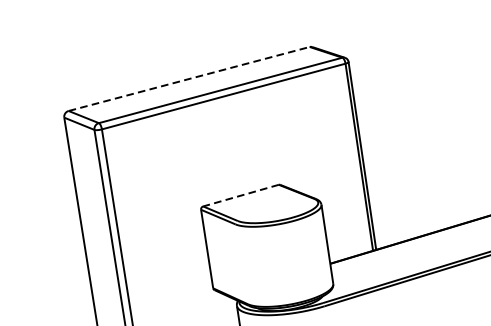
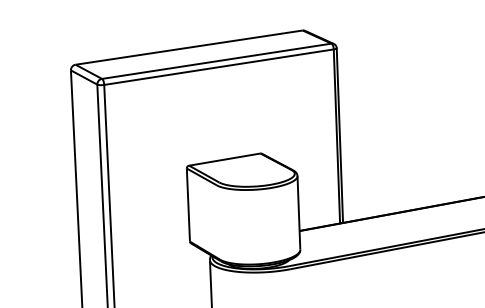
line: (189, 78) -> (189, 47), dashed -> solid
line: (240, 195) -> (224, 159), dashed -> solid

